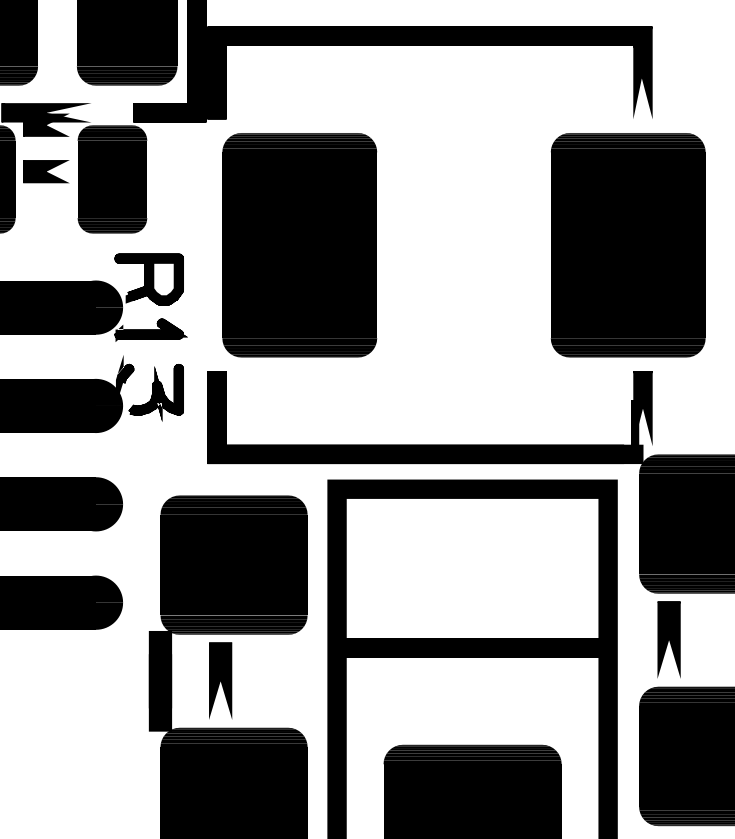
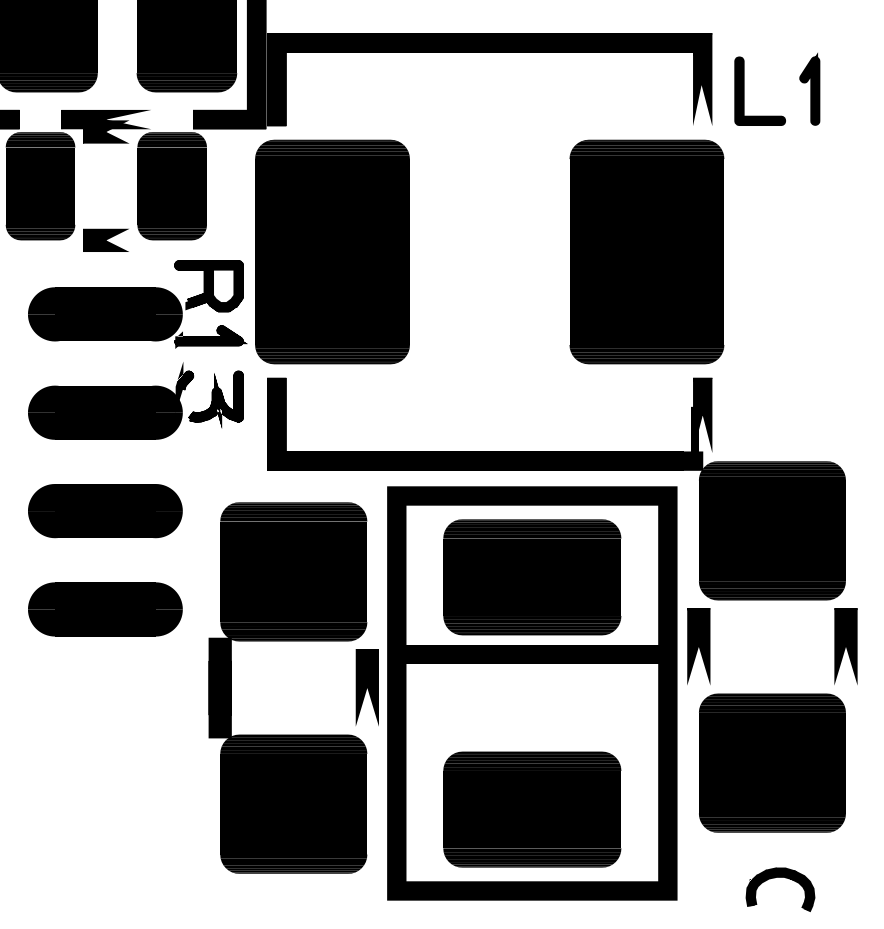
part: (684, 83) -> (744, 90), added
part: (45, 170) -> (105, 239), moved
part: (299, 244) -> (332, 251), moved
part: (627, 244) -> (646, 251), moved
part: (472, 570) -> (532, 577), added
part: (668, 639) -> (698, 646), moved
part: (219, 680) -> (366, 687), moved

